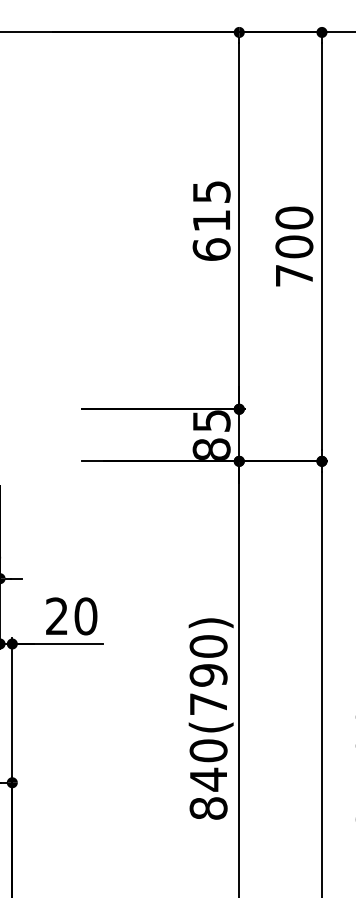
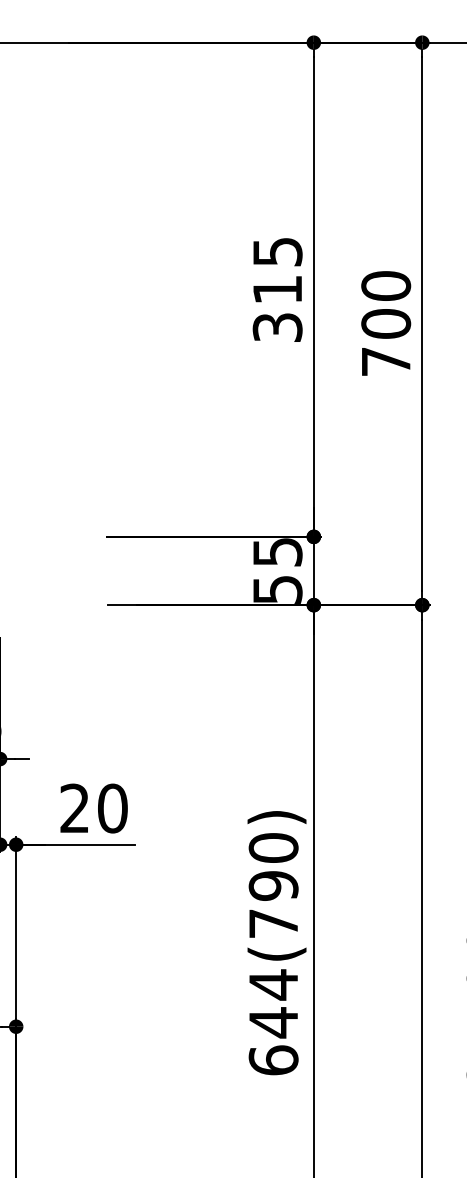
text: (211, 249) -> (277, 327), 615 -> 315
text: (211, 448) -> (277, 588), 85 -> 55
text: (208, 779) -> (273, 1022), 840(790) -> 644(790)

